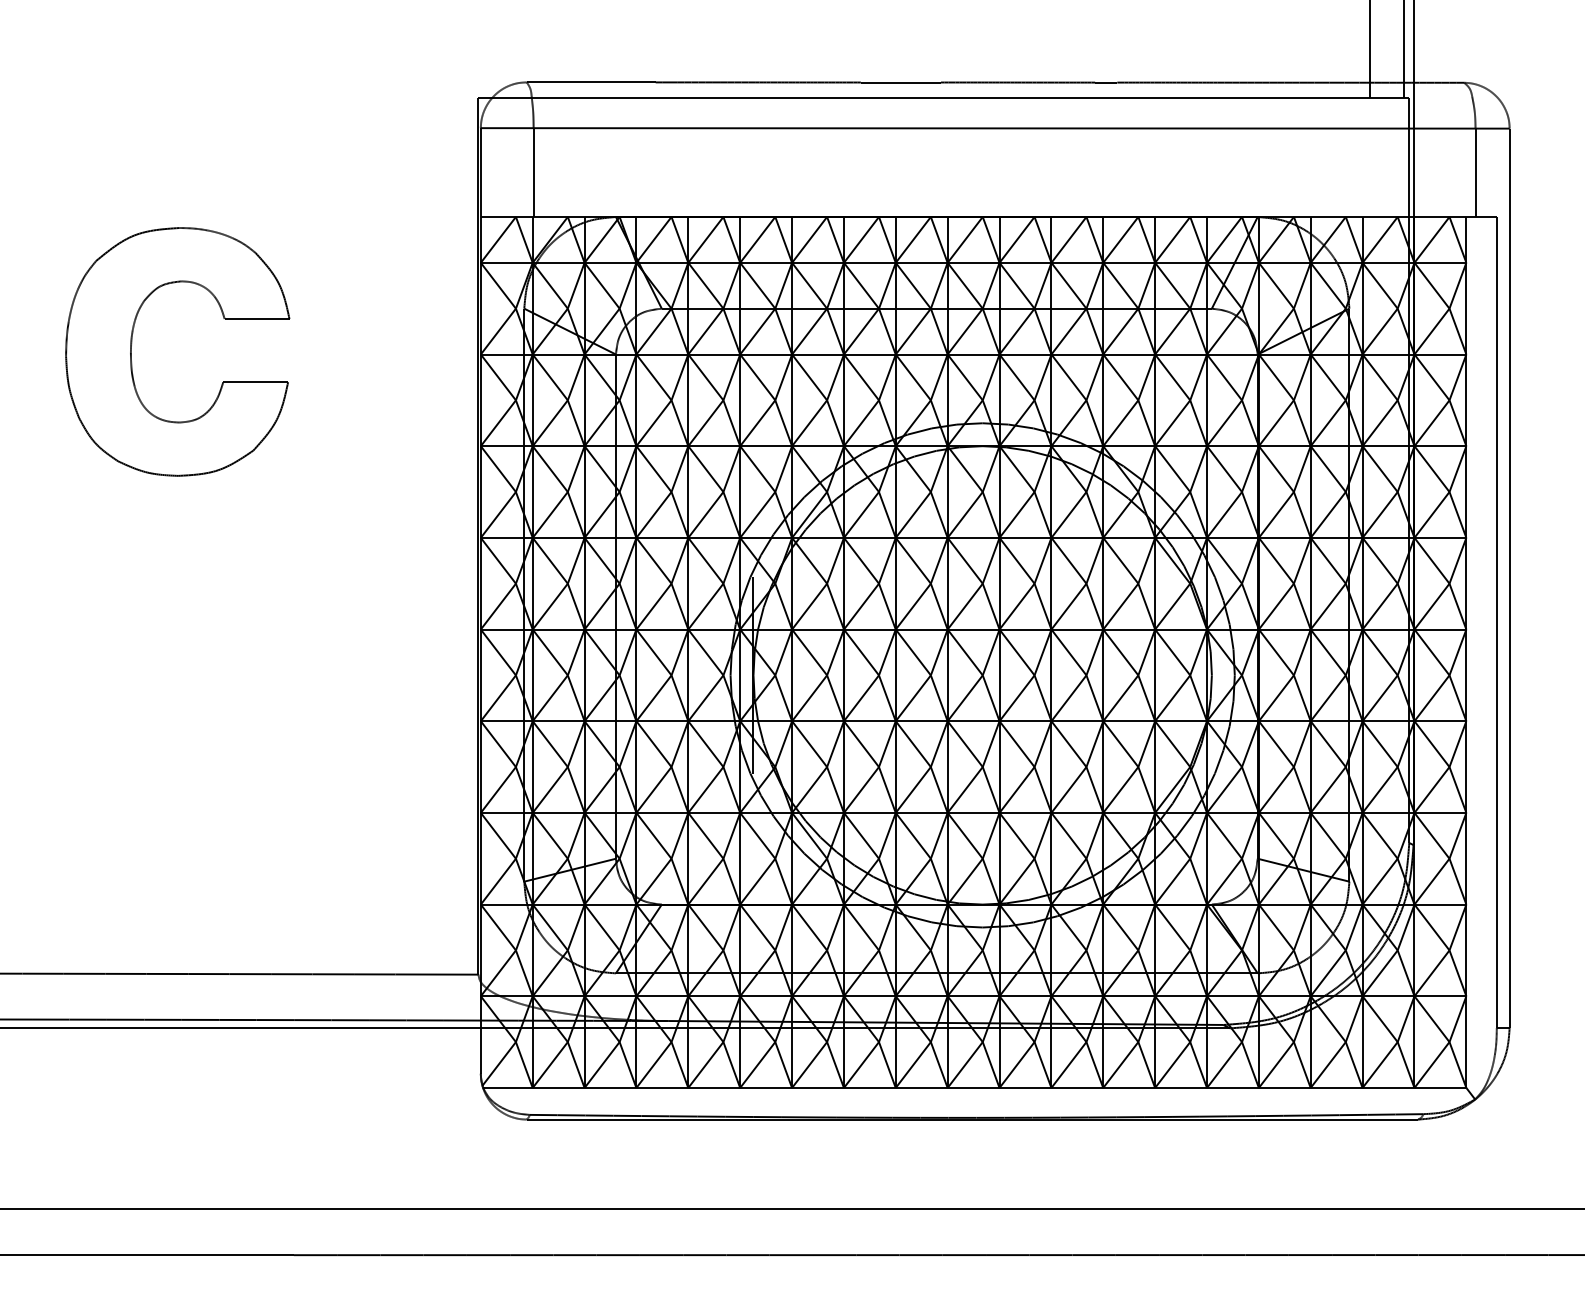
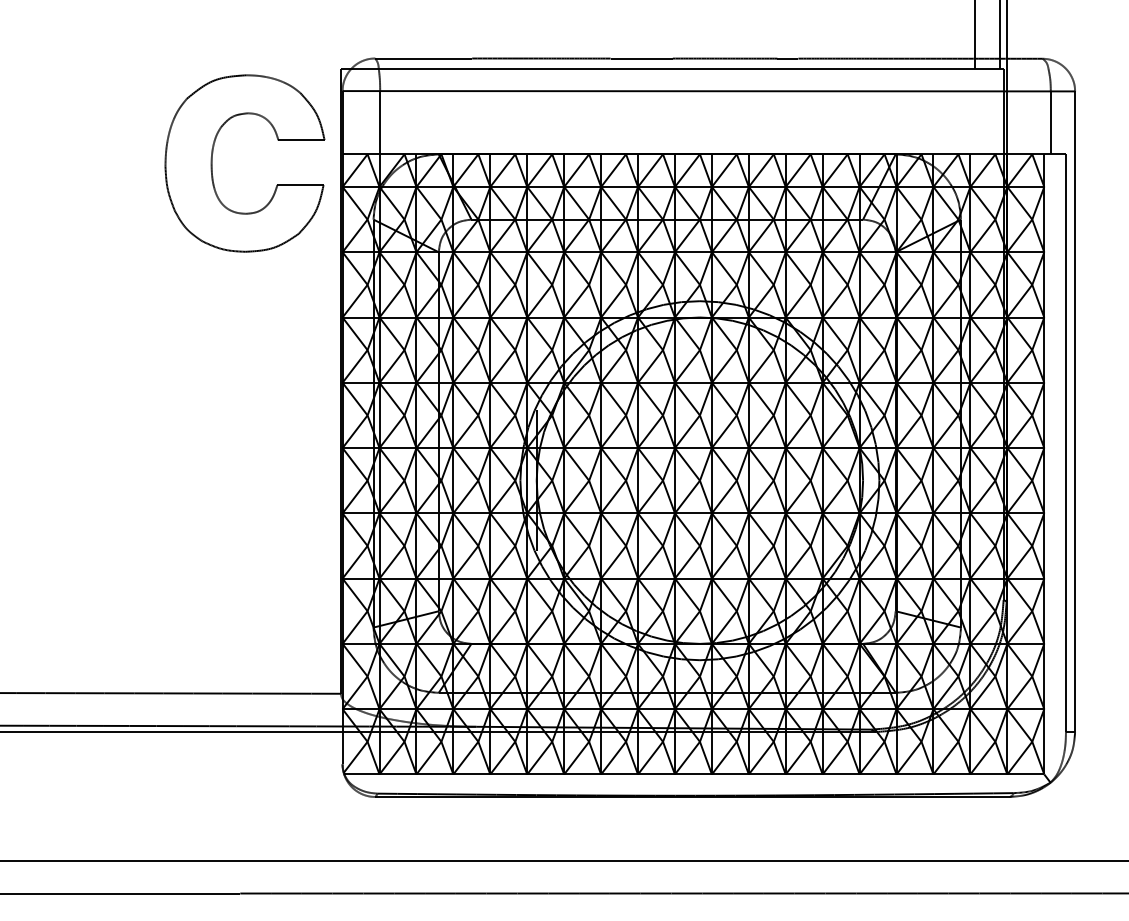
part: (132, 343) -> (212, 157), moved

